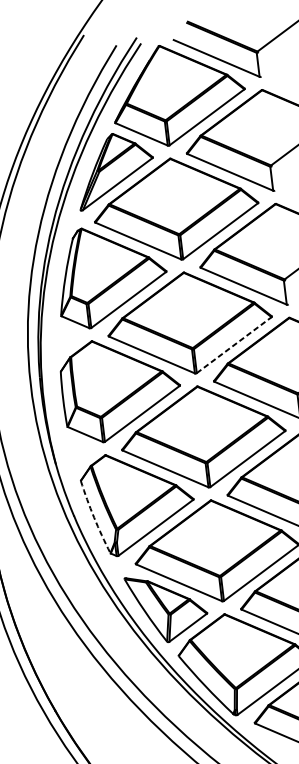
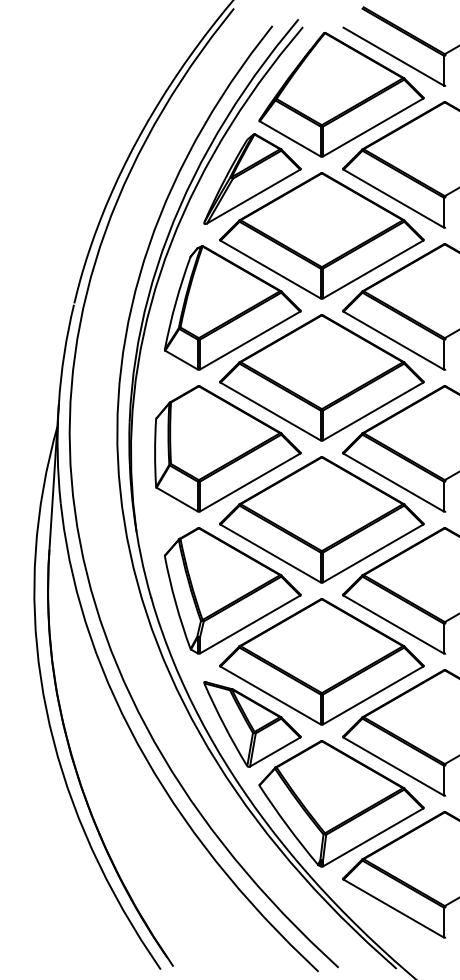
line: (234, 345) -> (373, 411), dashed -> solid
arc: (93, 518) -> (175, 603), dashed -> solid

